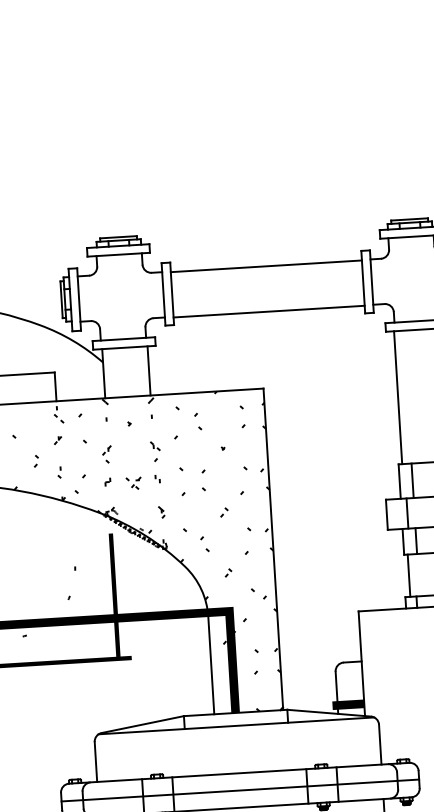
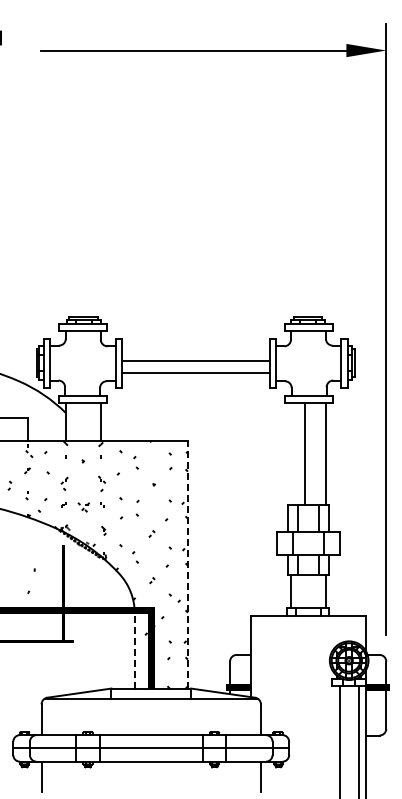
line: (265, 266) -> (195, 372), moved
line: (268, 311) -> (195, 360), moved
line: (397, 397) -> (304, 453), moved
line: (272, 549) -> (187, 564), solid -> dashed
line: (210, 664) -> (134, 650), solid -> dashed

